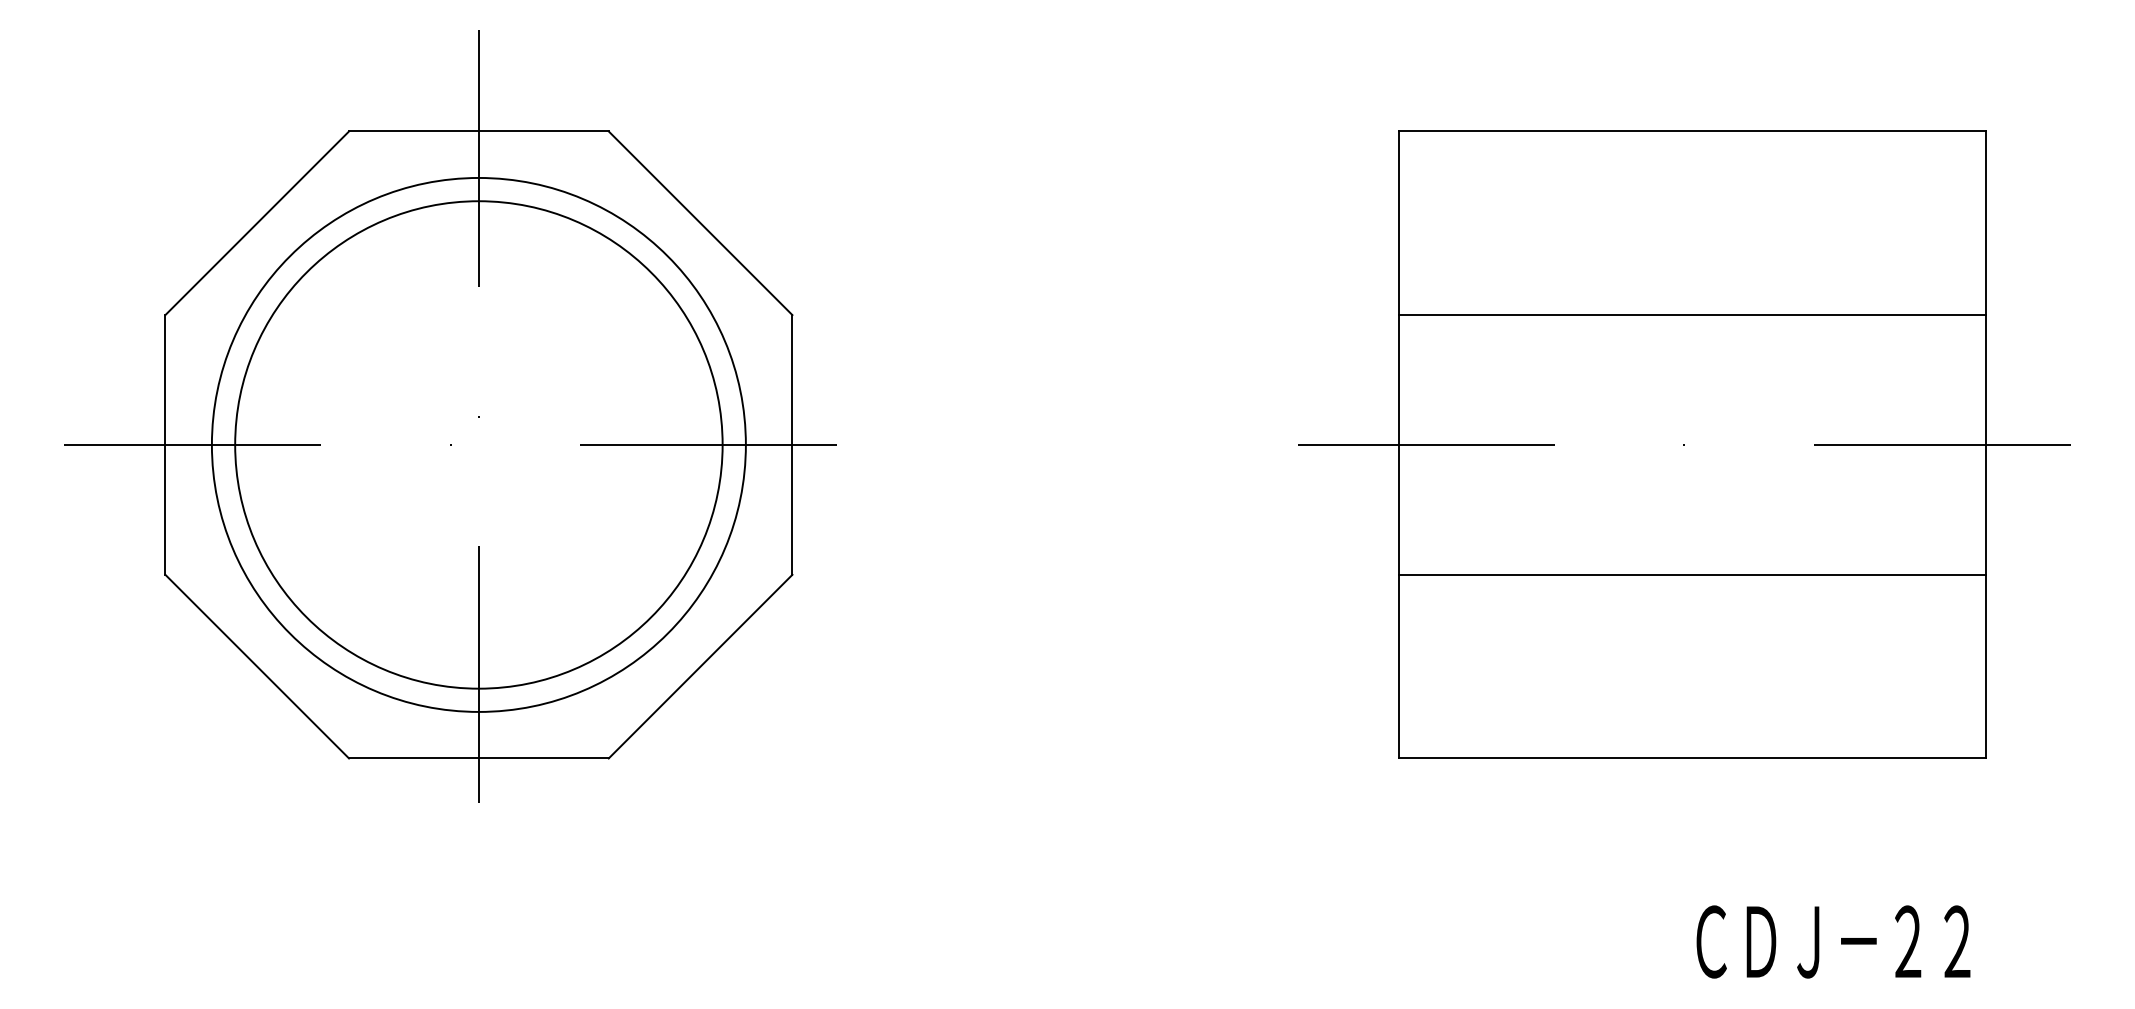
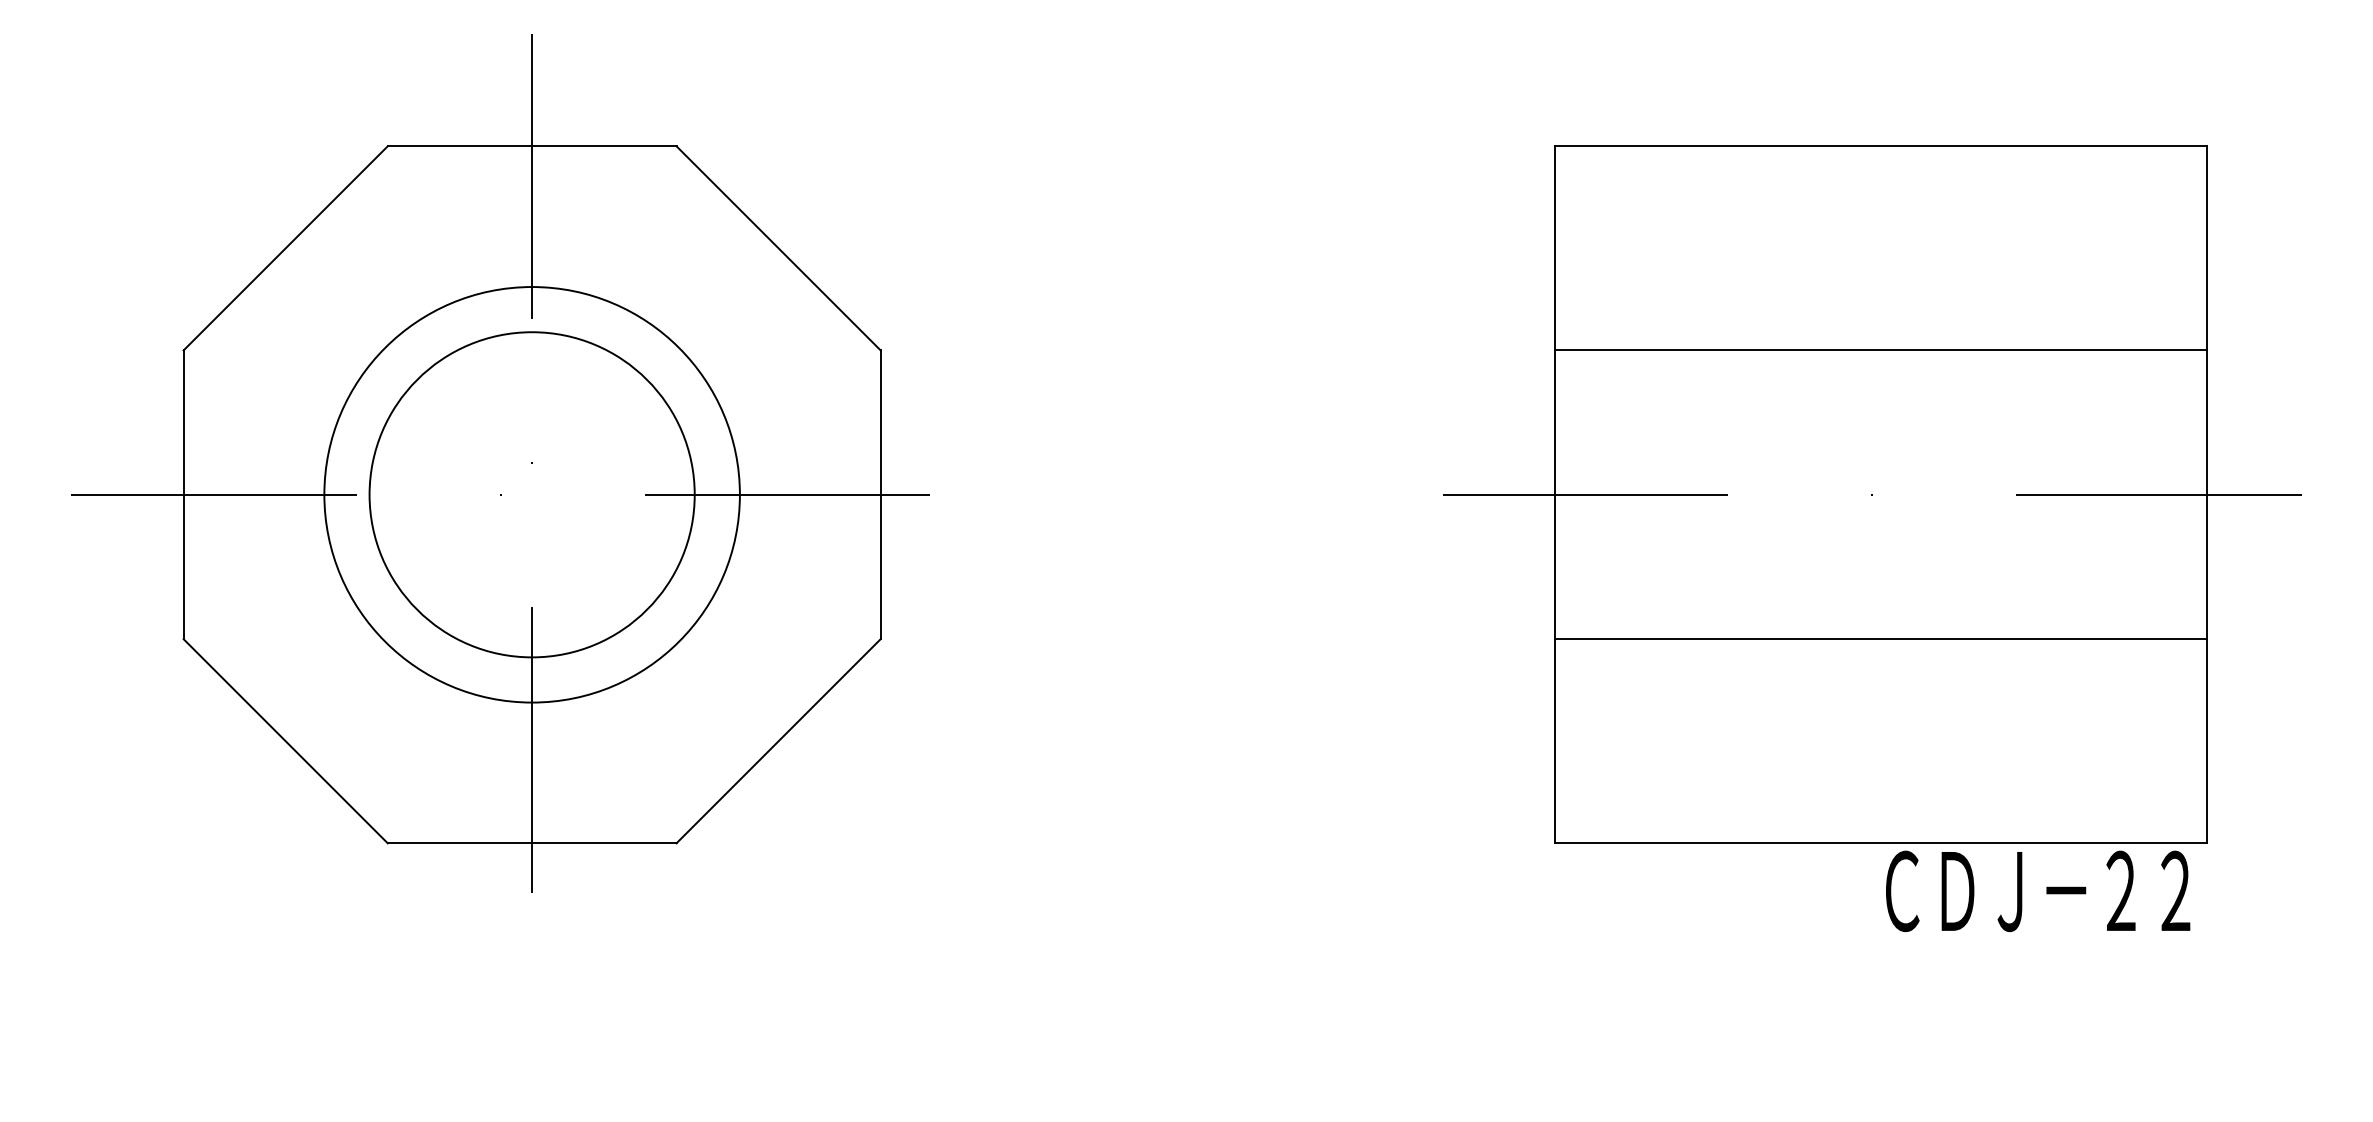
circle: (478, 444) -> (531, 494), size x0.7
circle: (479, 444) -> (532, 494), size x0.6
text: (1833, 942) -> (2038, 891), moved

